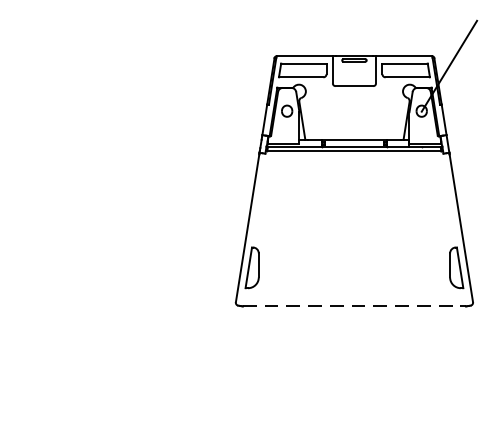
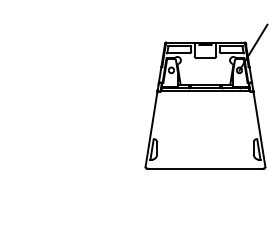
line: (354, 305) -> (205, 168), dashed -> solid

